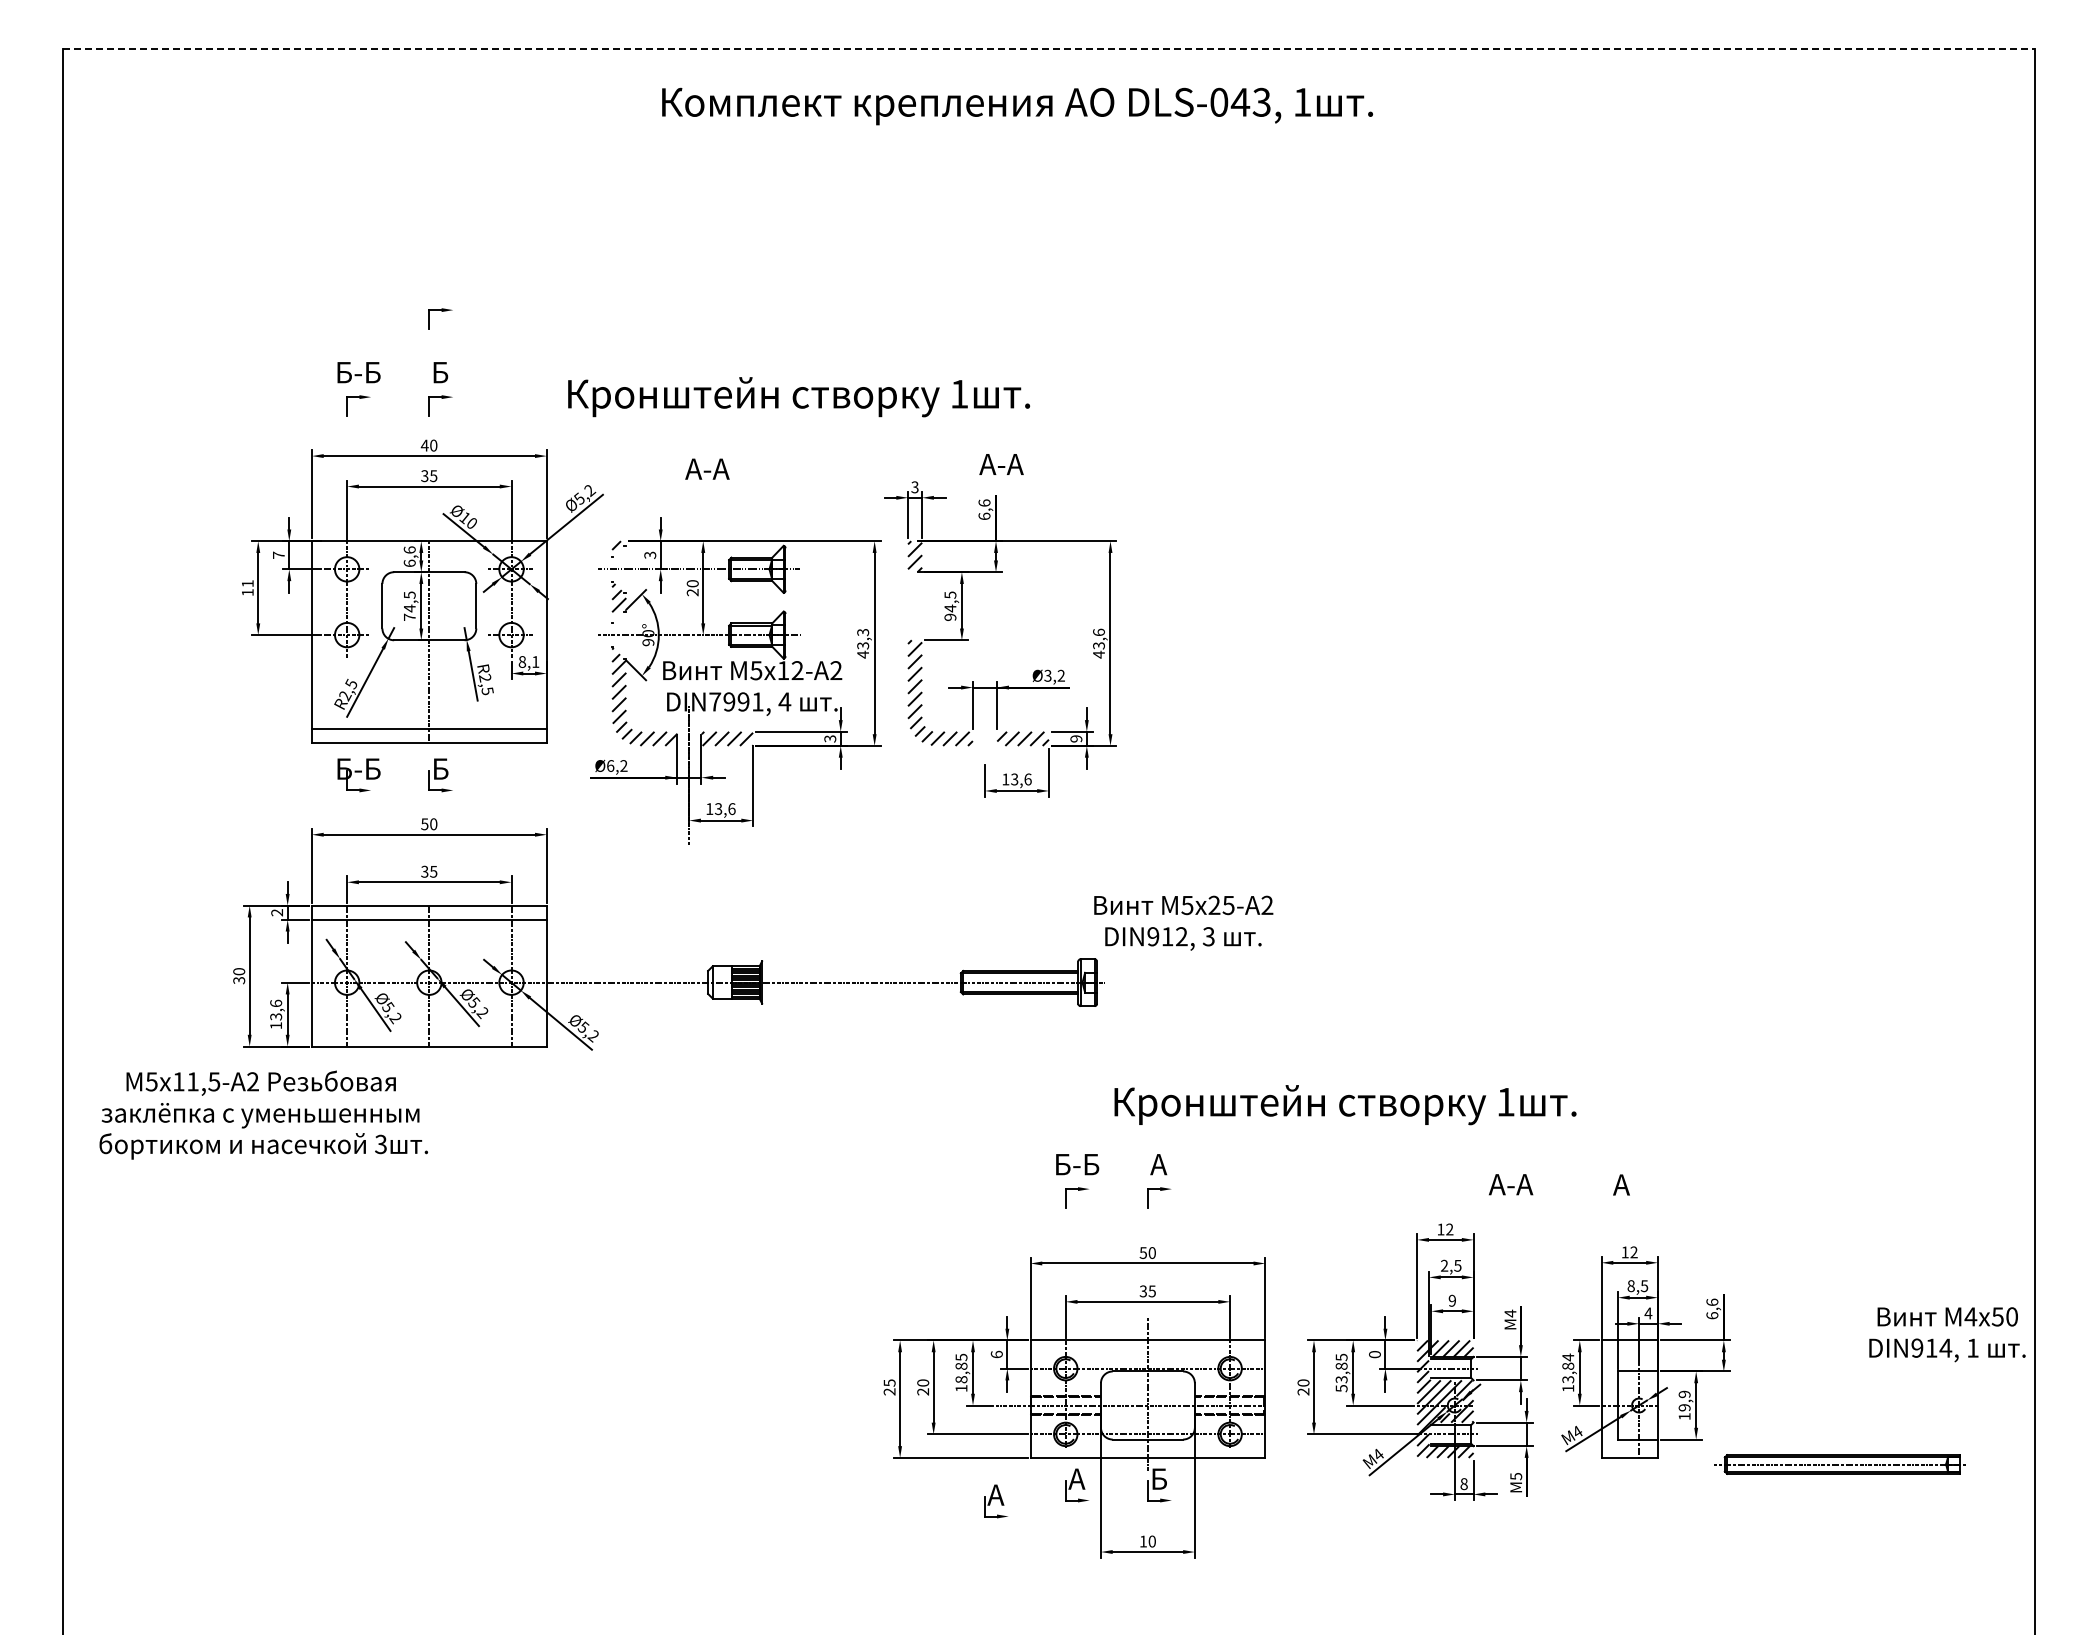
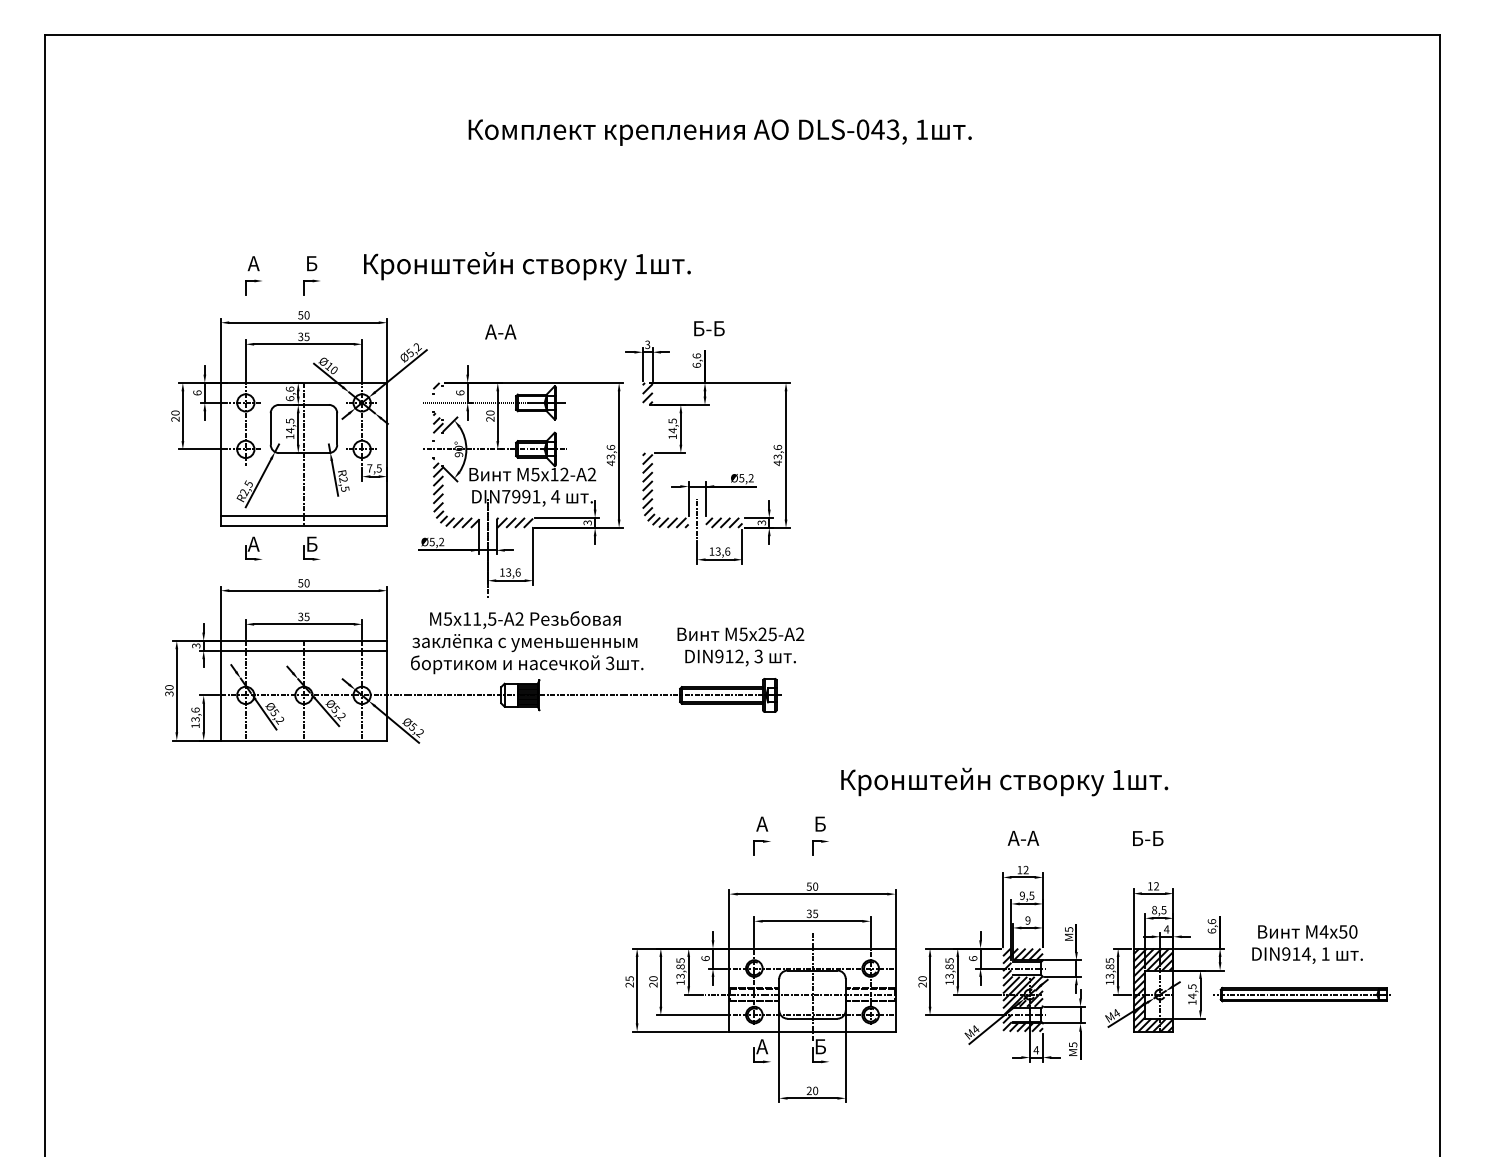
line: (1049, 49) -> (742, 34), dashed -> solid
text: (1017, 106) -> (720, 132), moved
part: (441, 311) -> (312, 220), removed
text: (358, 372) -> (253, 263), Б-Б -> A
text: (799, 397) -> (527, 266), moved
text: (424, 445) -> (300, 315), 40 -> 50
text: (1001, 464) -> (708, 328), A-A -> Б-Б
text: (278, 554) -> (197, 392), 7 -> 6
text: (650, 554) -> (460, 392), 3 -> 6
text: (247, 588) -> (175, 416), 11 -> 20
text: (409, 616) -> (289, 436), 74,5 -> 14,5
text: (950, 616) -> (672, 436), 94,5 -> 14,5
text: (863, 632) -> (611, 447), 43,3 -> 43,6
text: (528, 661) -> (374, 468), 8,1 -> 7,5
text: (1047, 674) -> (741, 477), Ø3,2 -> Ø5,2
line: (985, 733) -> (697, 519), added
text: (1076, 738) -> (761, 522), 9 -> 3
text: (610, 765) -> (432, 541), Ø6,2 -> Ø5,2
text: (358, 768) -> (253, 543), Б-Б -> A
text: (277, 912) -> (196, 645), 2 -> 3
text: (1183, 922) -> (740, 646), moved
text: (1345, 1105) -> (1004, 782), moved
text: (263, 1114) -> (527, 642), moved
text: (1077, 1164) -> (762, 824), Б-Б -> A
text: (1158, 1164) -> (819, 824), A -> Б
text: (1511, 1184) -> (1023, 838), moved
text: (1621, 1184) -> (1147, 838), A -> Б-Б
text: (1444, 1265) -> (1022, 895), 2,5 -> 9,5
text: (1510, 1313) -> (1069, 929), M4 -> M5
text: (1947, 1334) -> (1307, 944), moved
text: (1374, 1354) -> (972, 958), 0 -> 6
text: (1568, 1357) -> (1110, 960), 13,84 -> 13,85
text: (961, 1379) -> (680, 976), 18,85 -> 13,85
text: (1341, 1388) -> (949, 982), 53,85 -> 13,85
hatch: (1629, 1398) -> (1153, 989), added
text: (1684, 1400) -> (1192, 991), 19,9 -> 14,5
part: (1839, 1464) -> (1301, 994), moved
text: (1464, 1484) -> (1036, 1050), 8 -> 4
part: (995, 1501) -> (704, 1062), removed
text: (1142, 1541) -> (808, 1090), 10 -> 20

